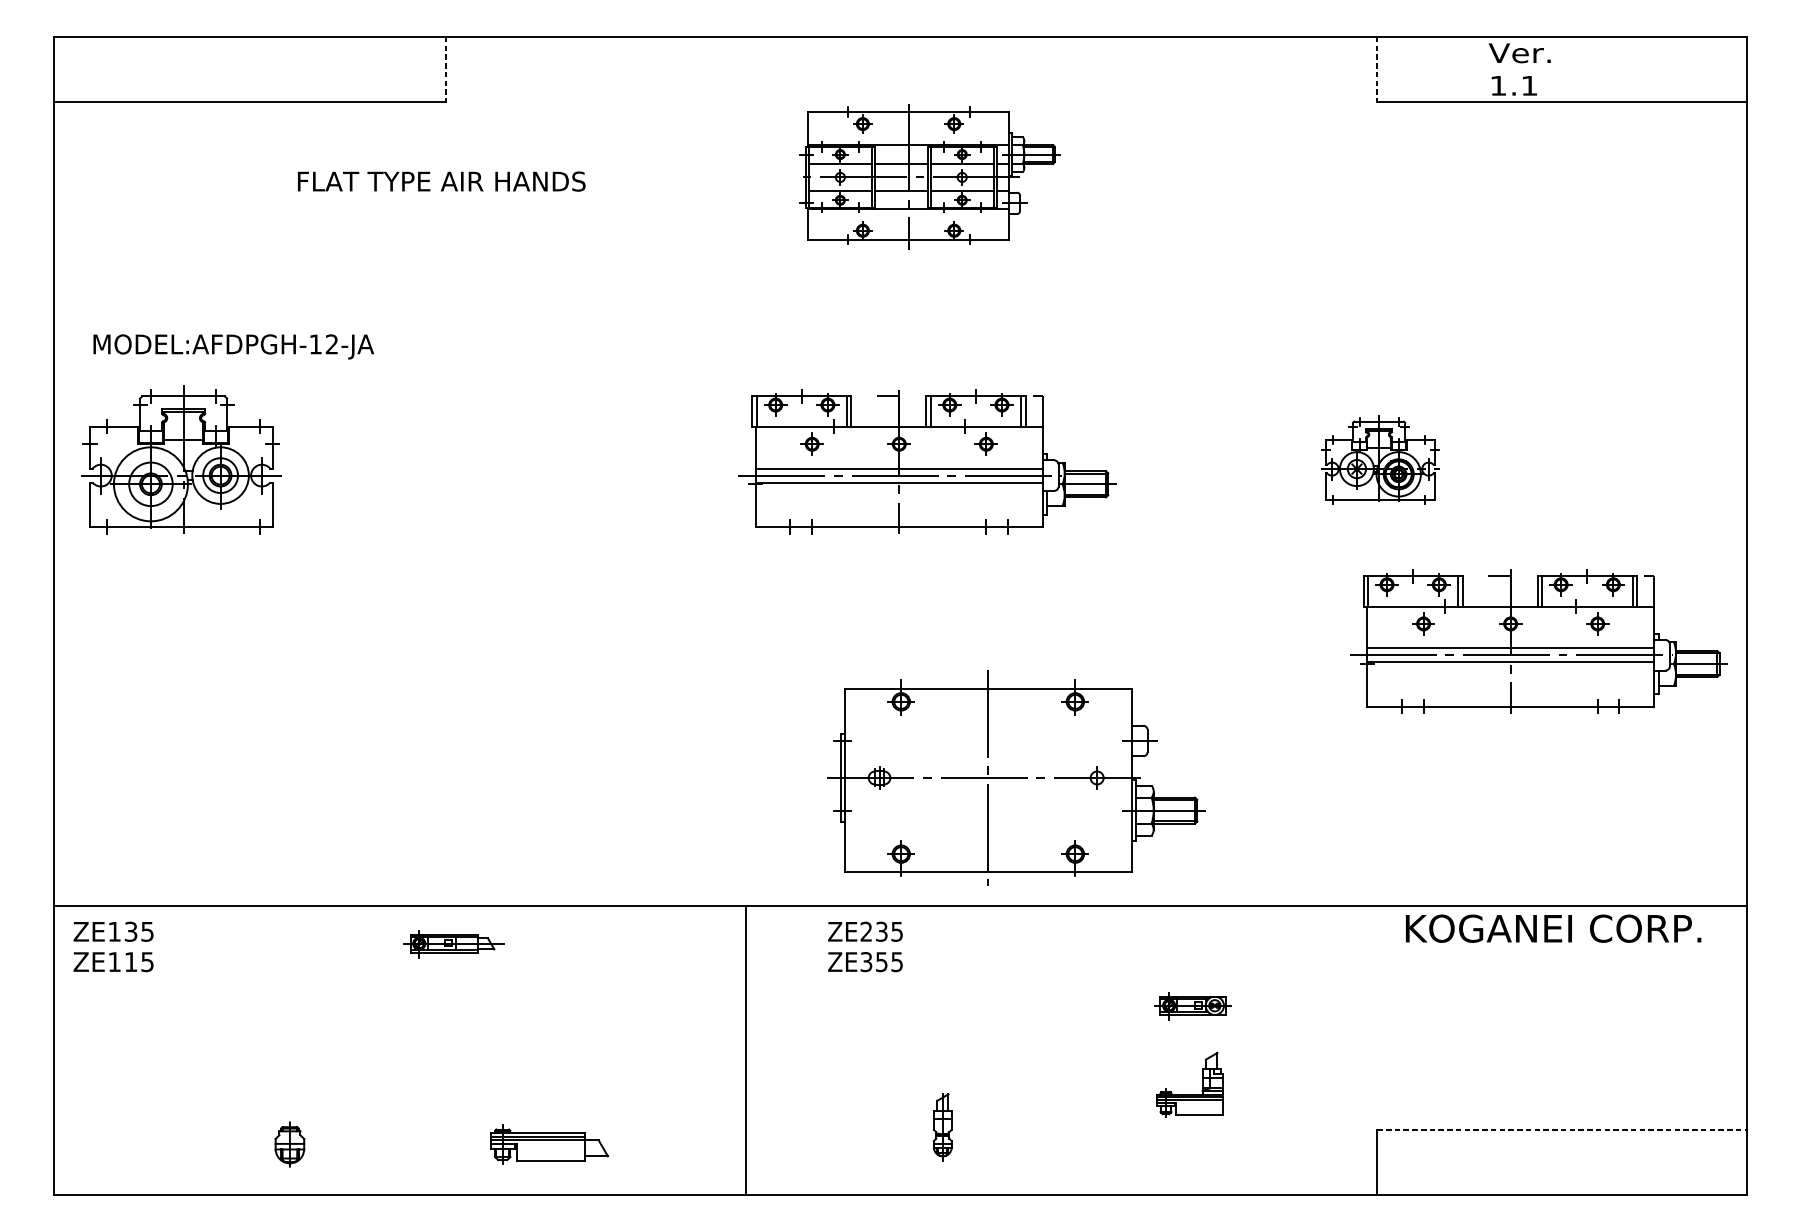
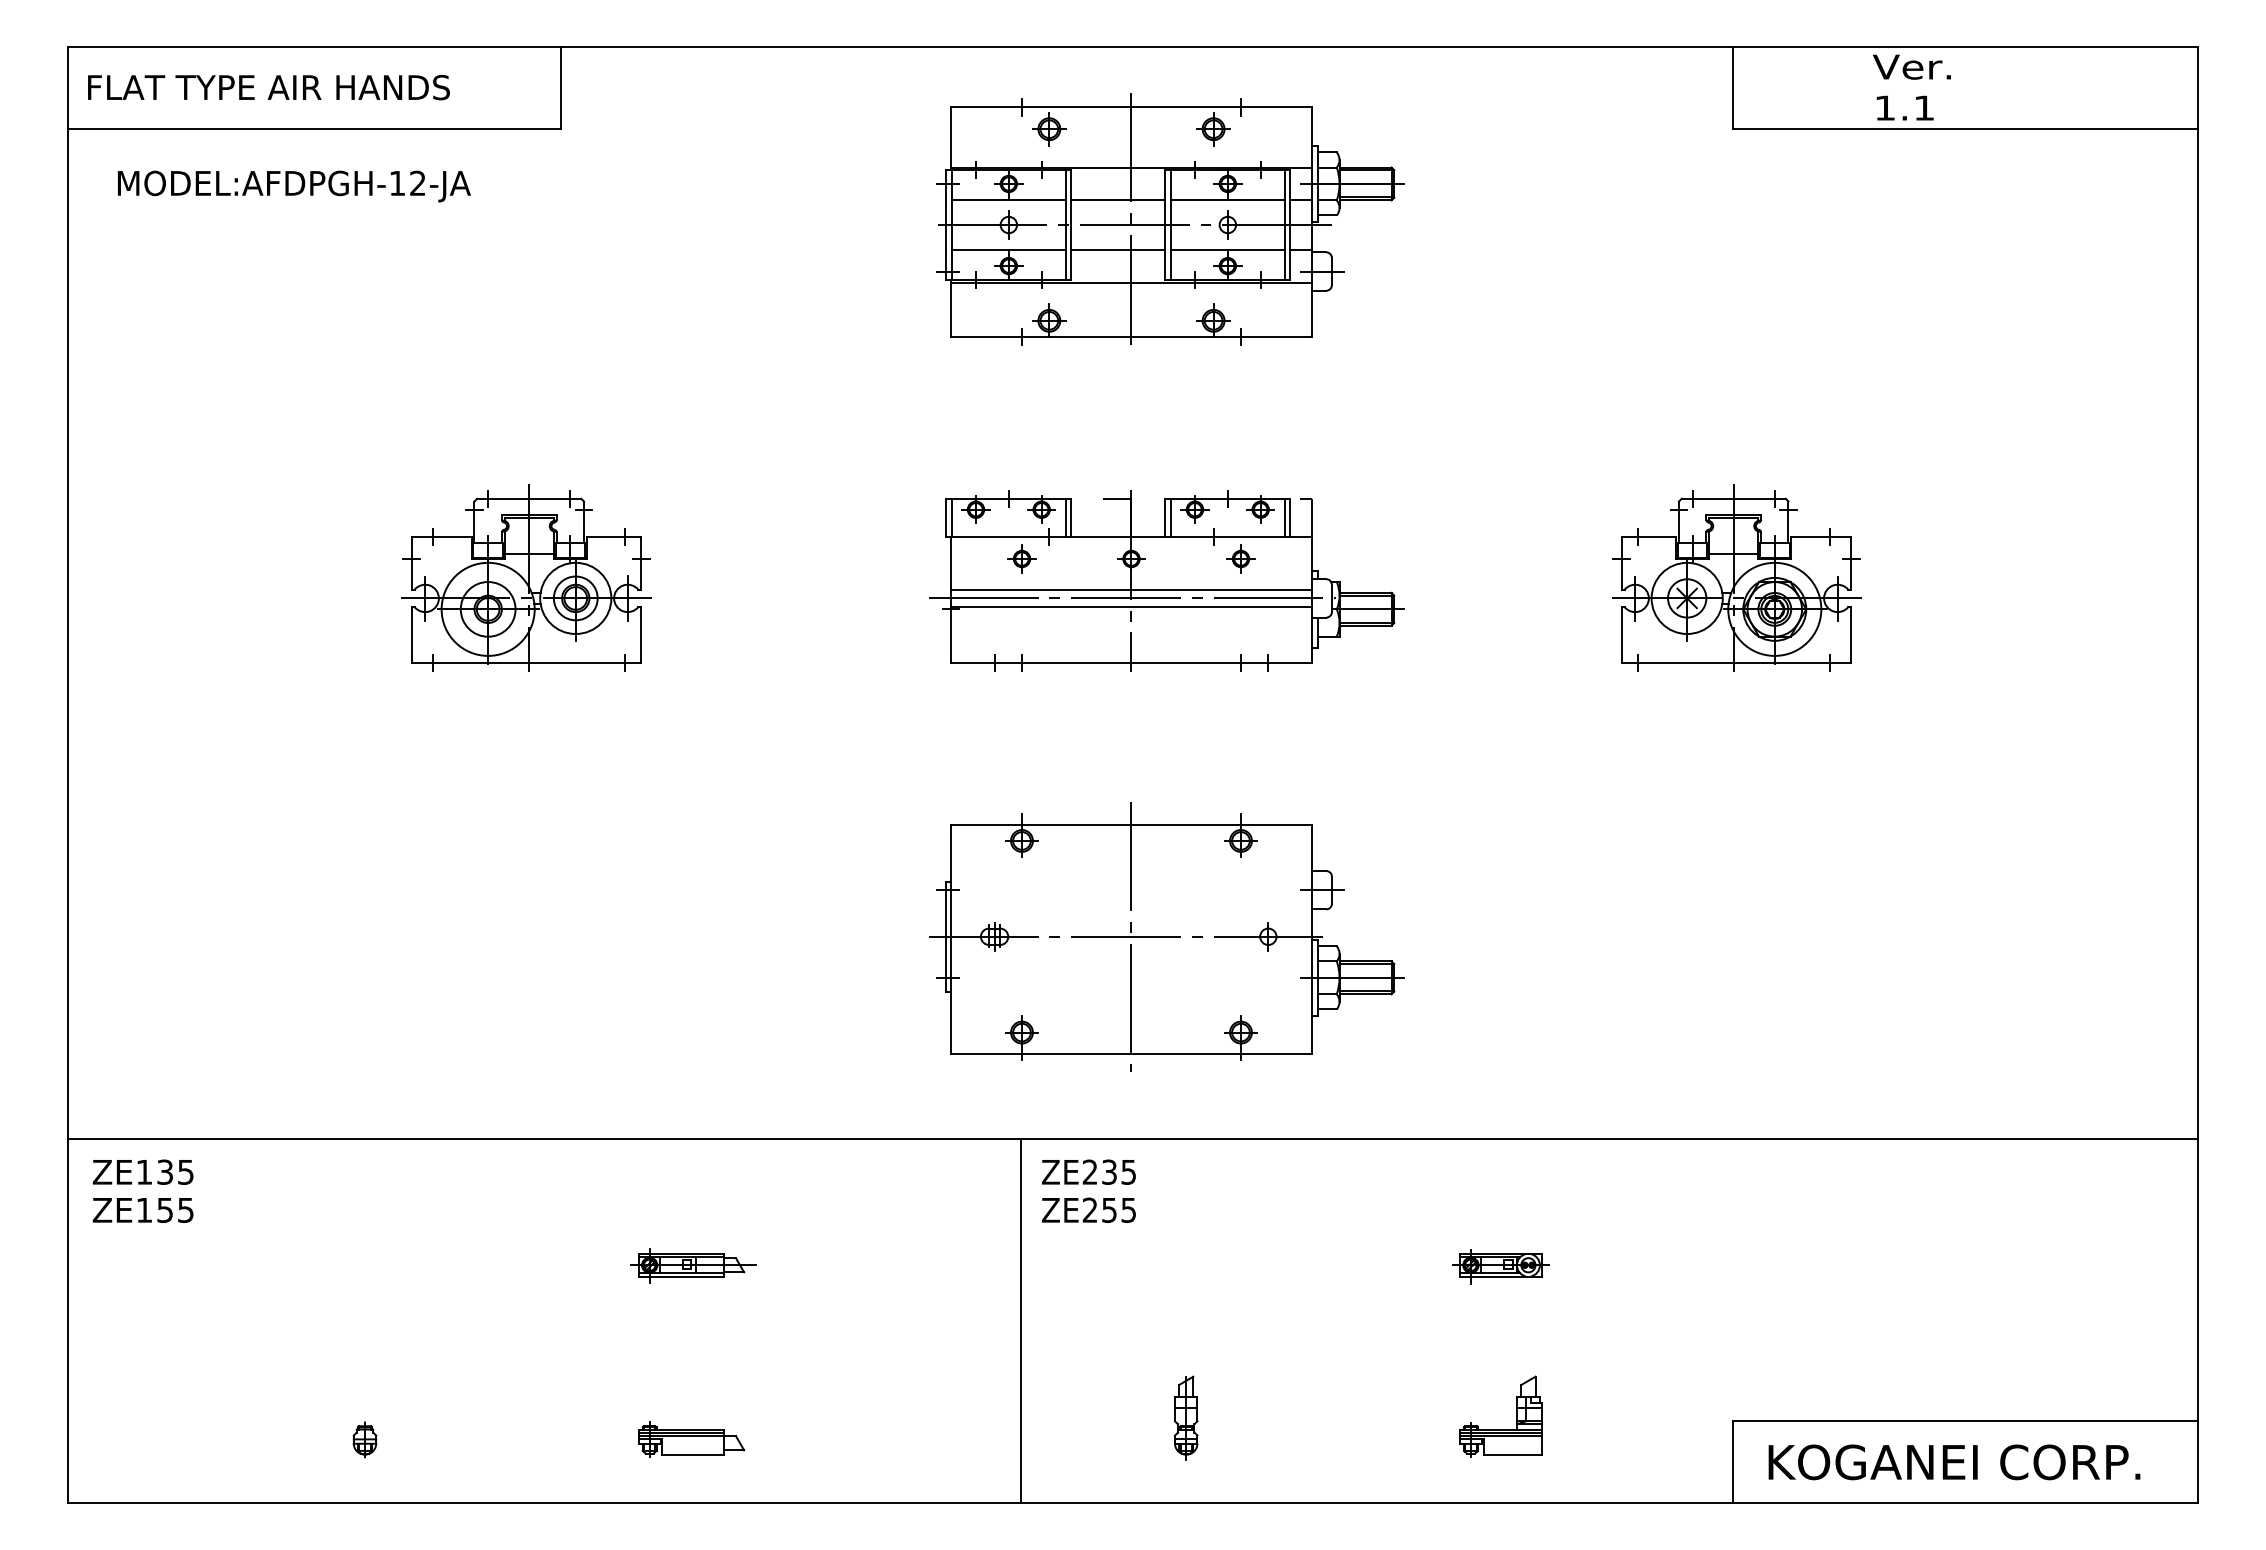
line: (445, 70) -> (560, 88), dashed -> solid
line: (1377, 70) -> (1732, 88), dashed -> solid
part: (930, 174) -> (1170, 219), size x1.43
text: (441, 181) -> (268, 87), moved
text: (233, 346) -> (294, 186), moved
part: (181, 458) -> (526, 577), moved
part: (1380, 458) -> (1736, 577), size x1.67
part: (1538, 641) -> (1935, 806), removed
part: (1016, 777) -> (1166, 936), moved
text: (1553, 928) -> (1954, 1462), moved
part: (454, 943) -> (693, 1265), moved
text: (865, 961) -> (1089, 1209), ZE355 -> ZE255
text: (130, 962) -> (164, 1210), ZE115 -> ZE155
line: (745, 1050) -> (1020, 1321), moved
part: (1189, 1094) -> (1500, 1429), moved
line: (1562, 1129) -> (1965, 1421), dashed -> solid
part: (289, 1144) -> (364, 1439), size x0.62
part: (549, 1144) -> (691, 1439), size x0.71

